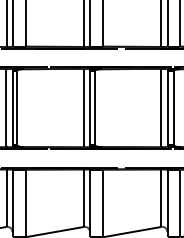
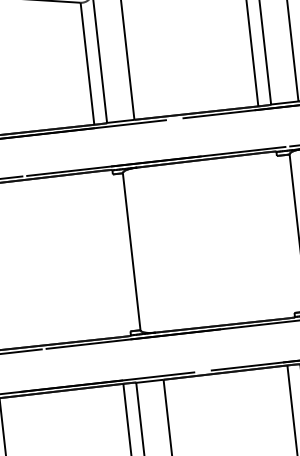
line: (83, 107) -> (107, 253), removed
line: (161, 107) -> (272, 234), removed
line: (90, 108) -> (122, 253), removed
line: (167, 108) -> (285, 235), removed

